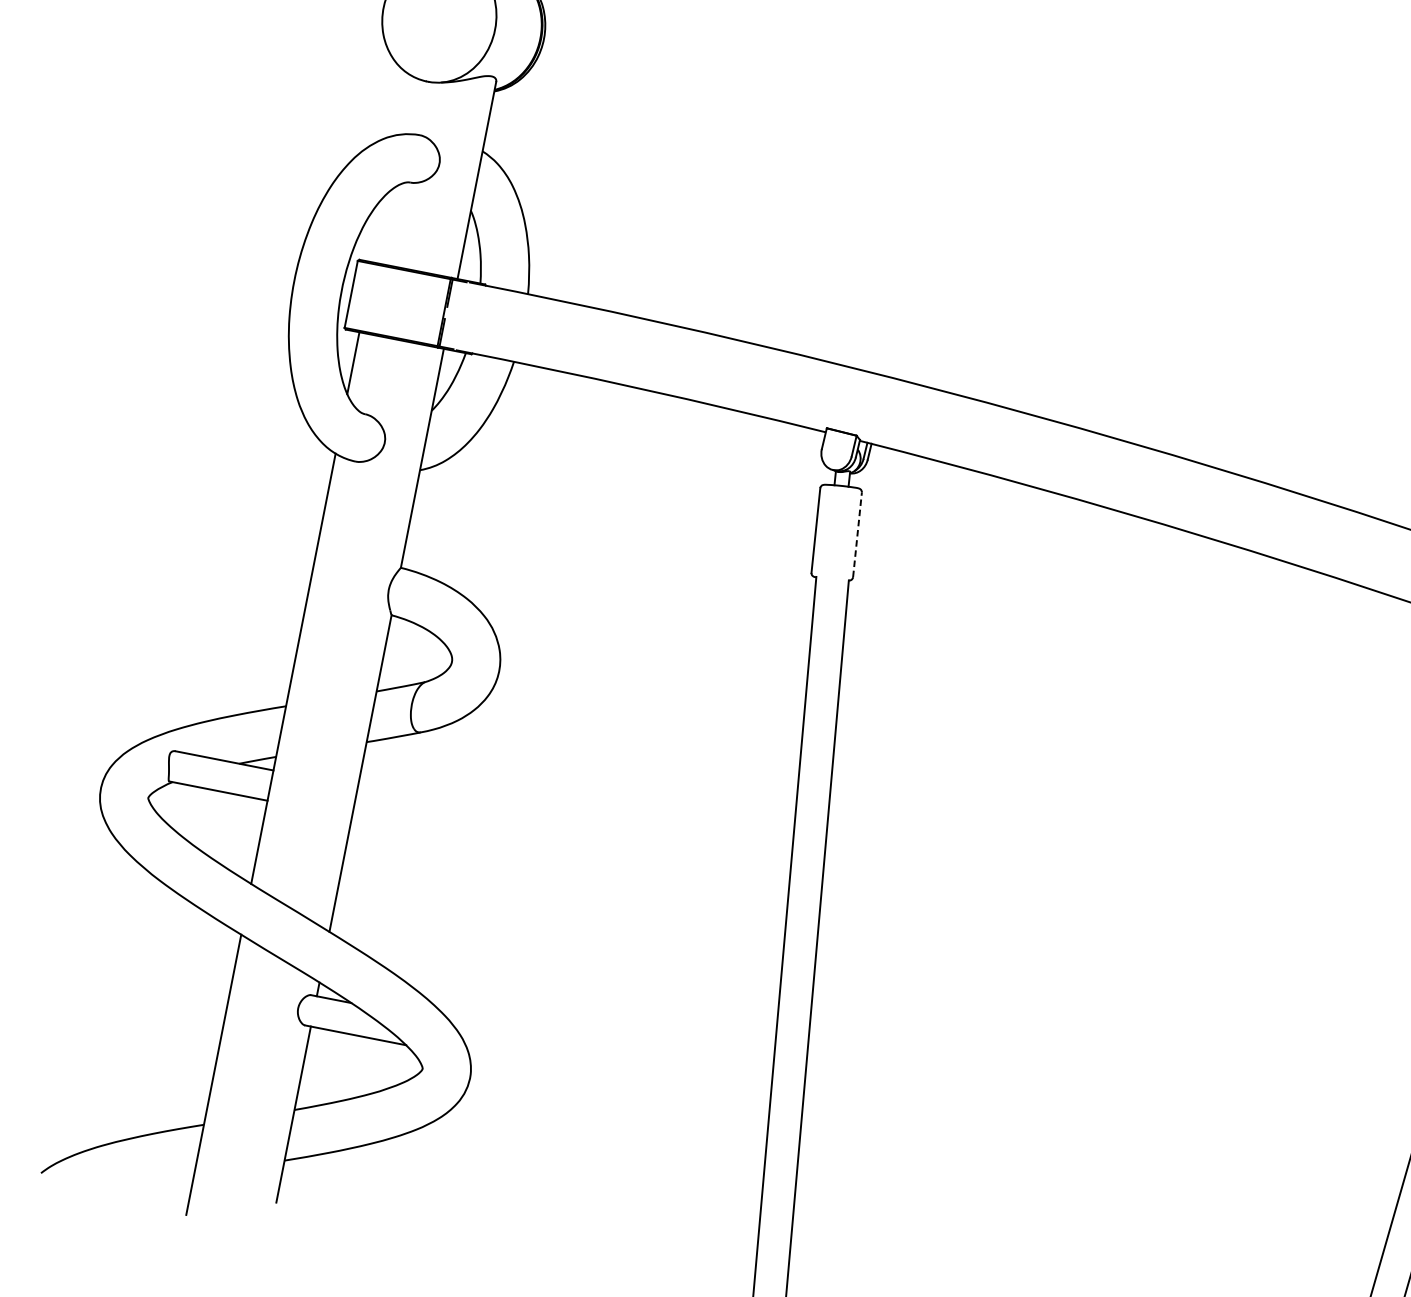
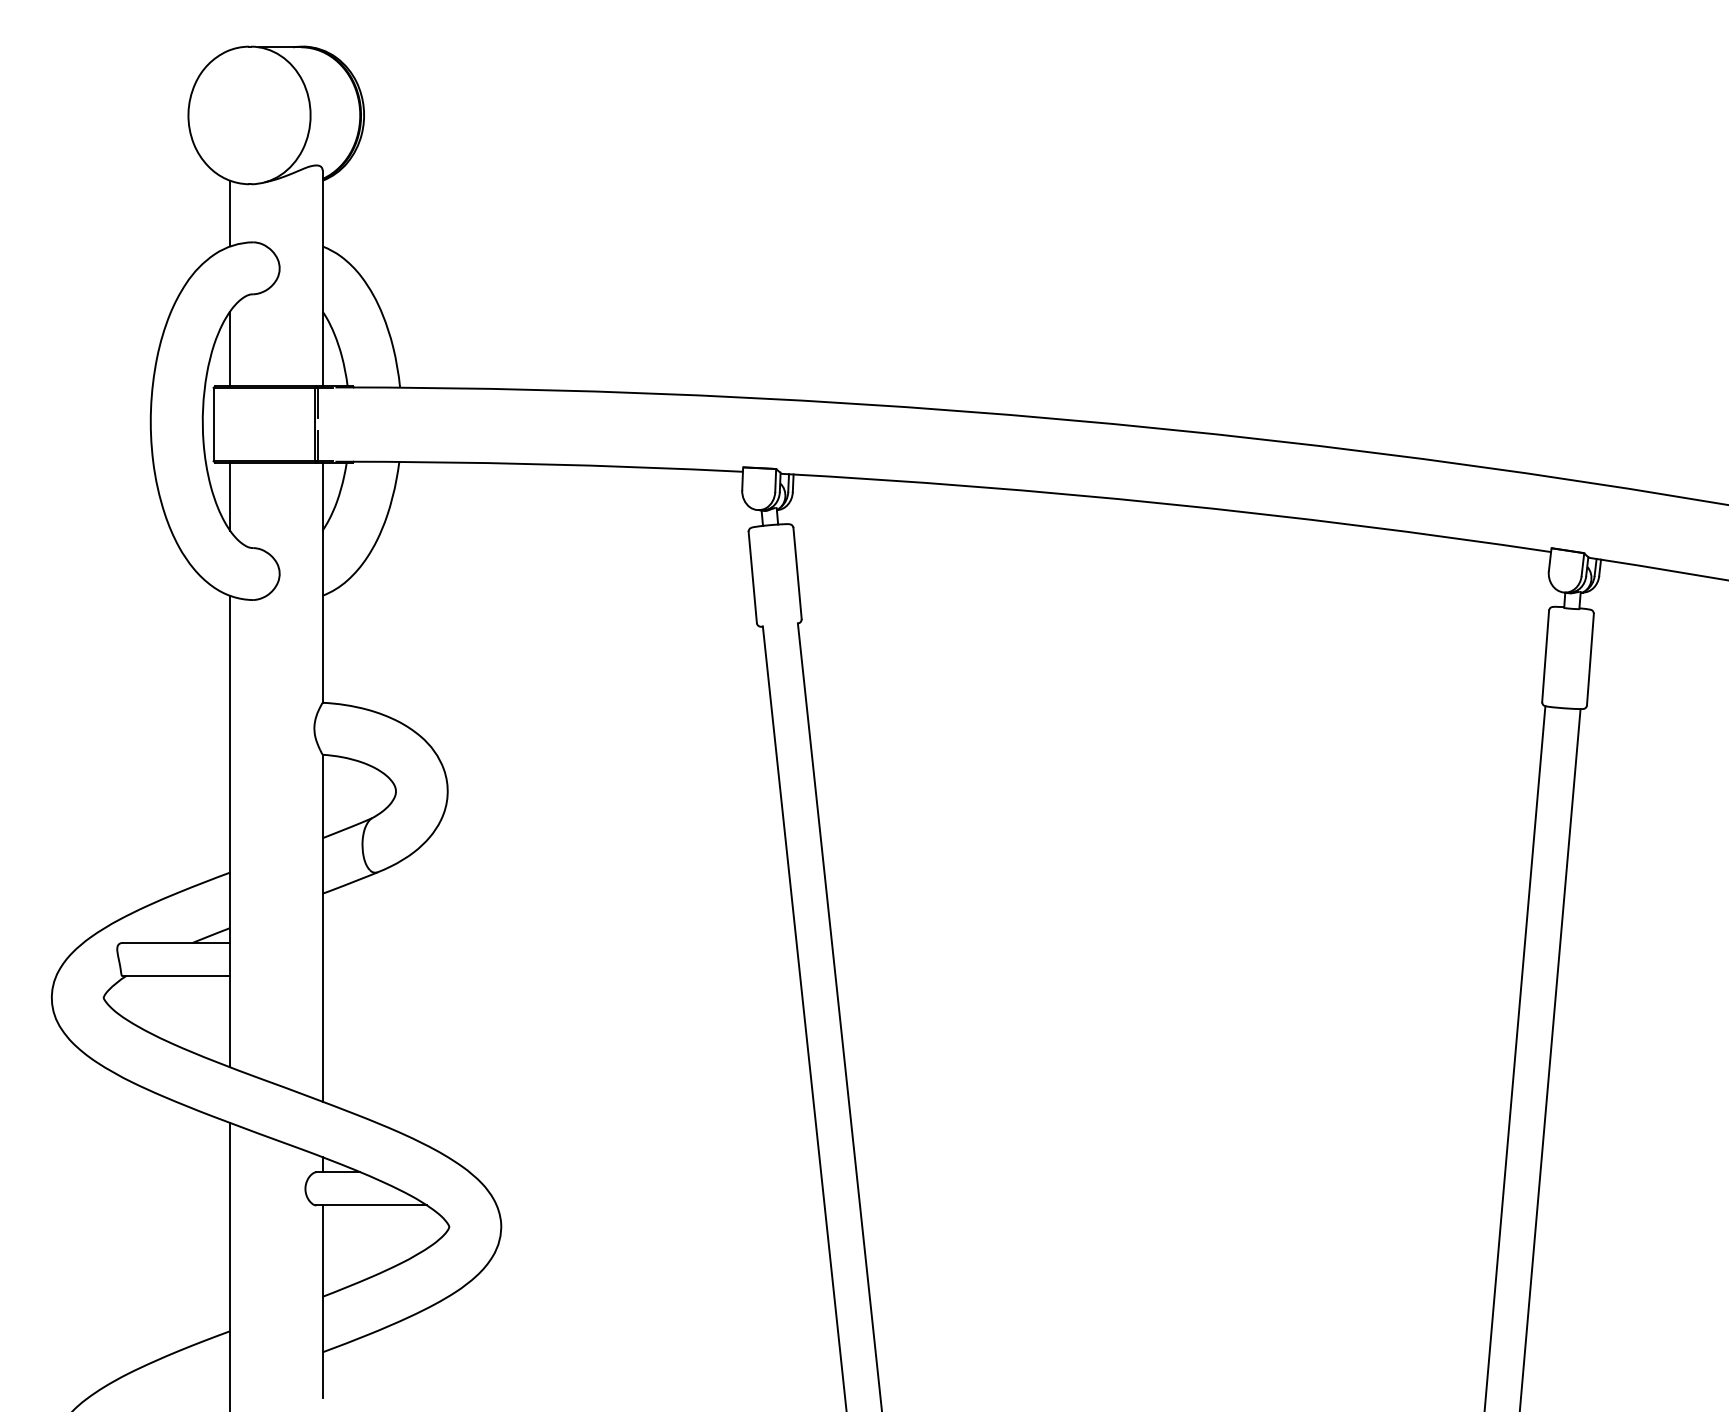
line: (404, 104) -> (230, 213), added
line: (380, 228) -> (230, 348), added
line: (857, 534) -> (797, 573), dashed -> solid

